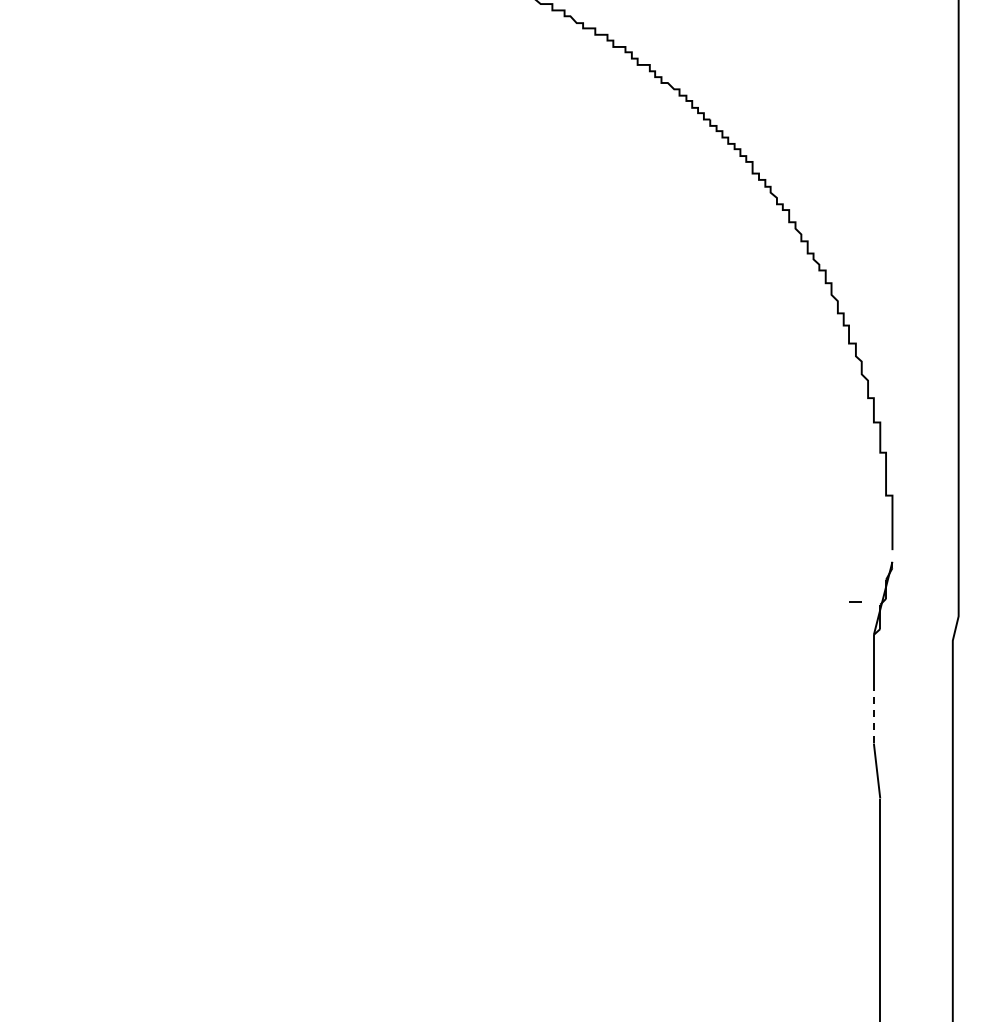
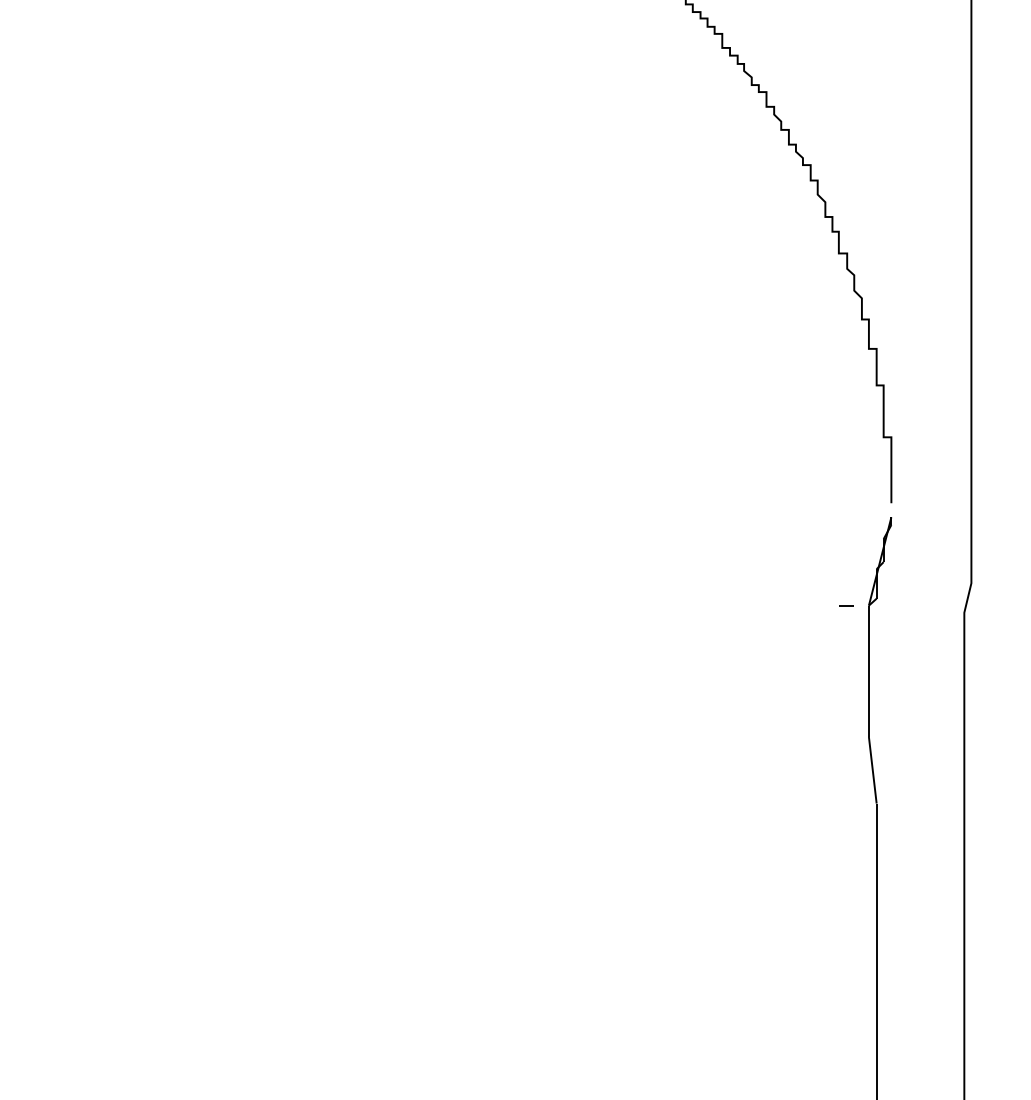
line: (855, 601) -> (846, 605), moved
line: (873, 715) -> (868, 703), dashed -> solid

